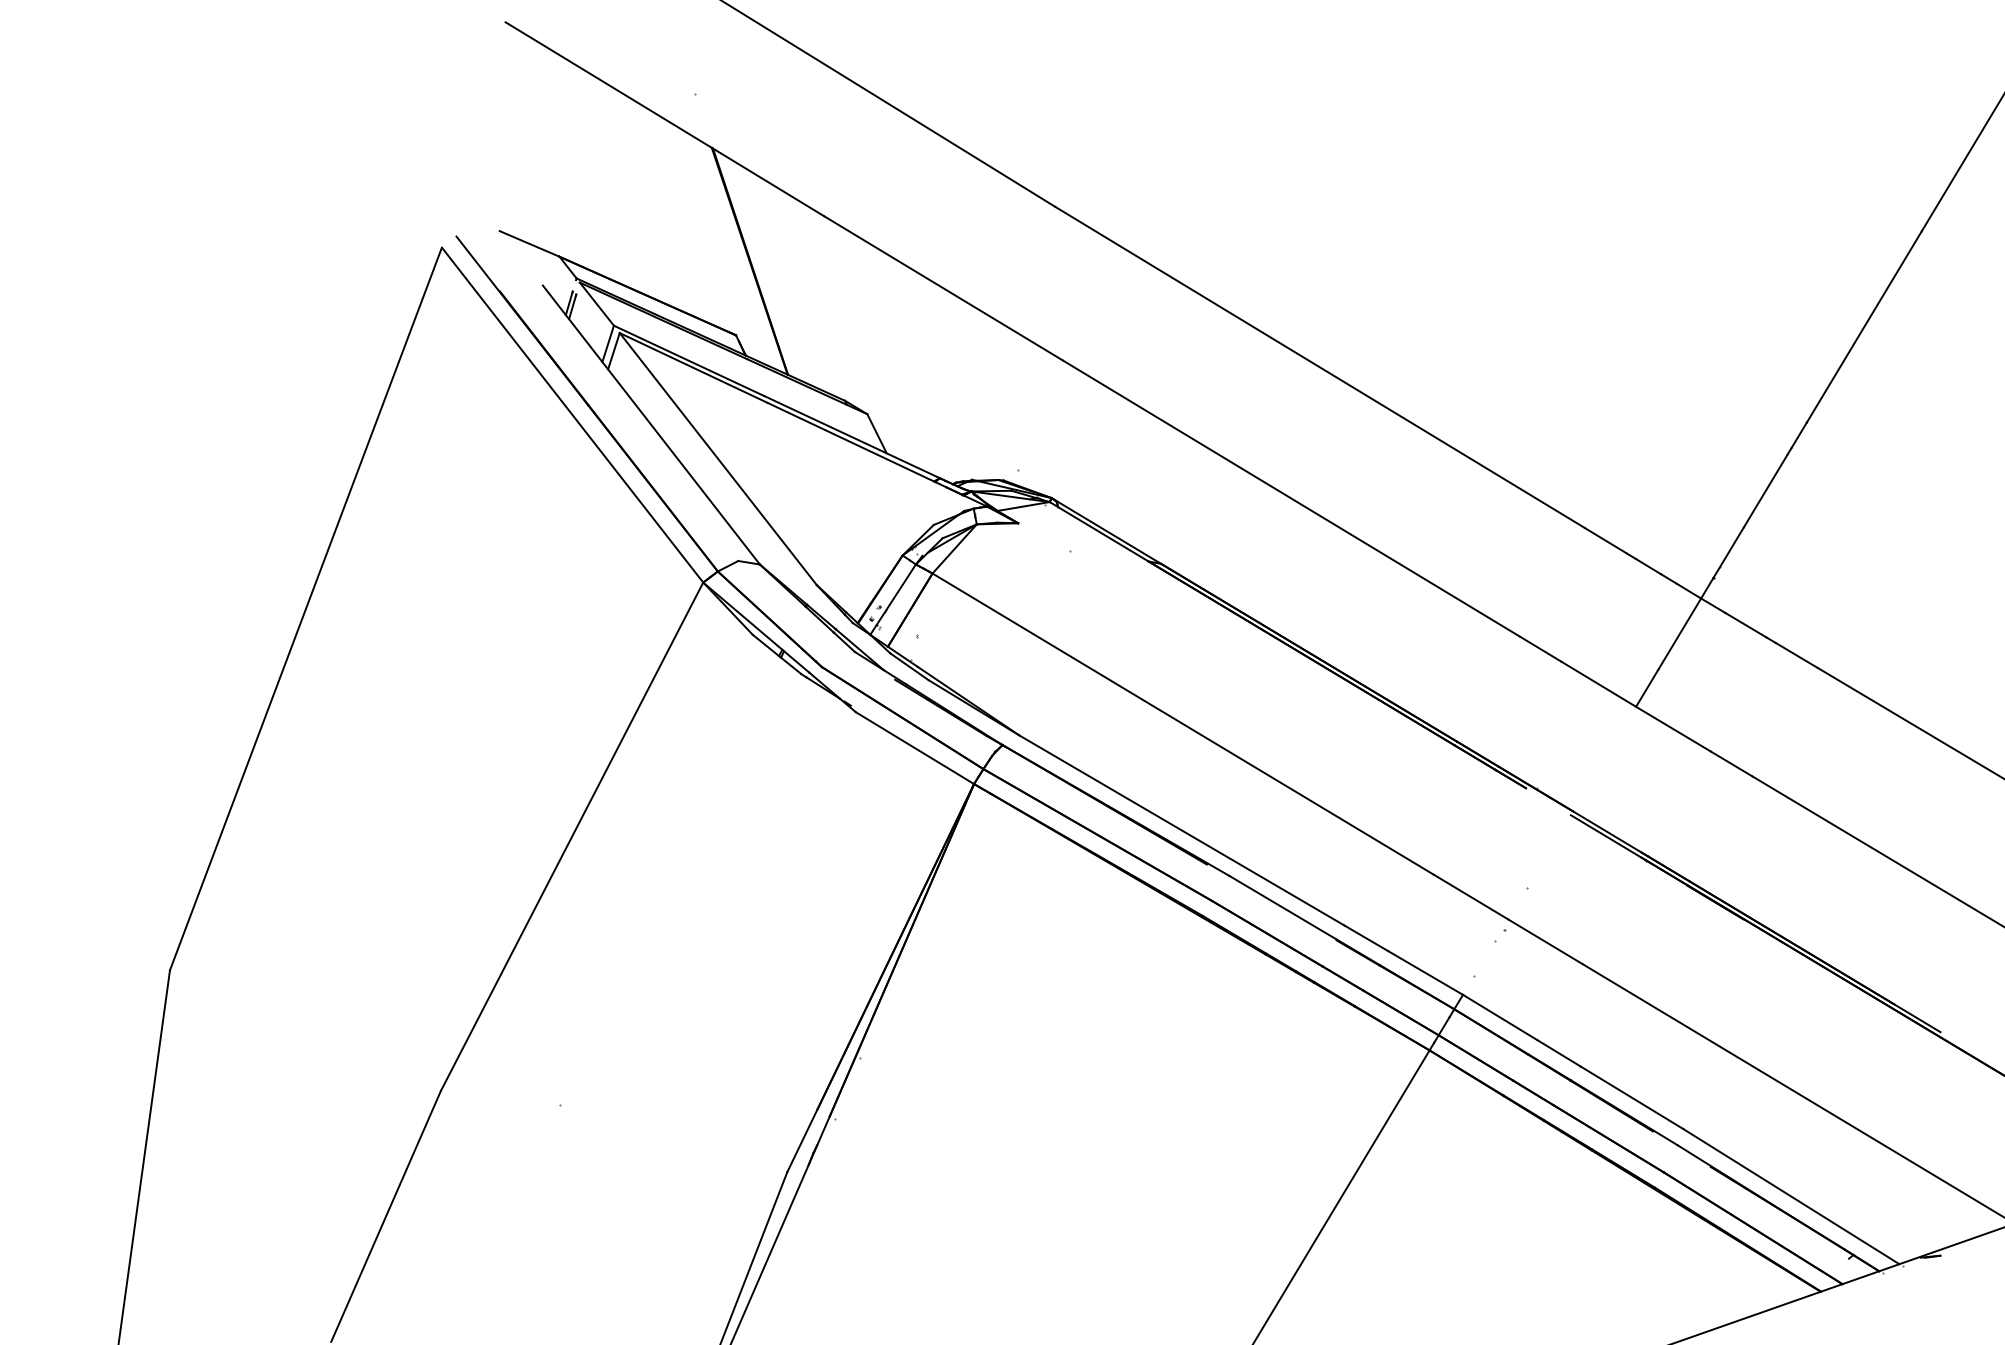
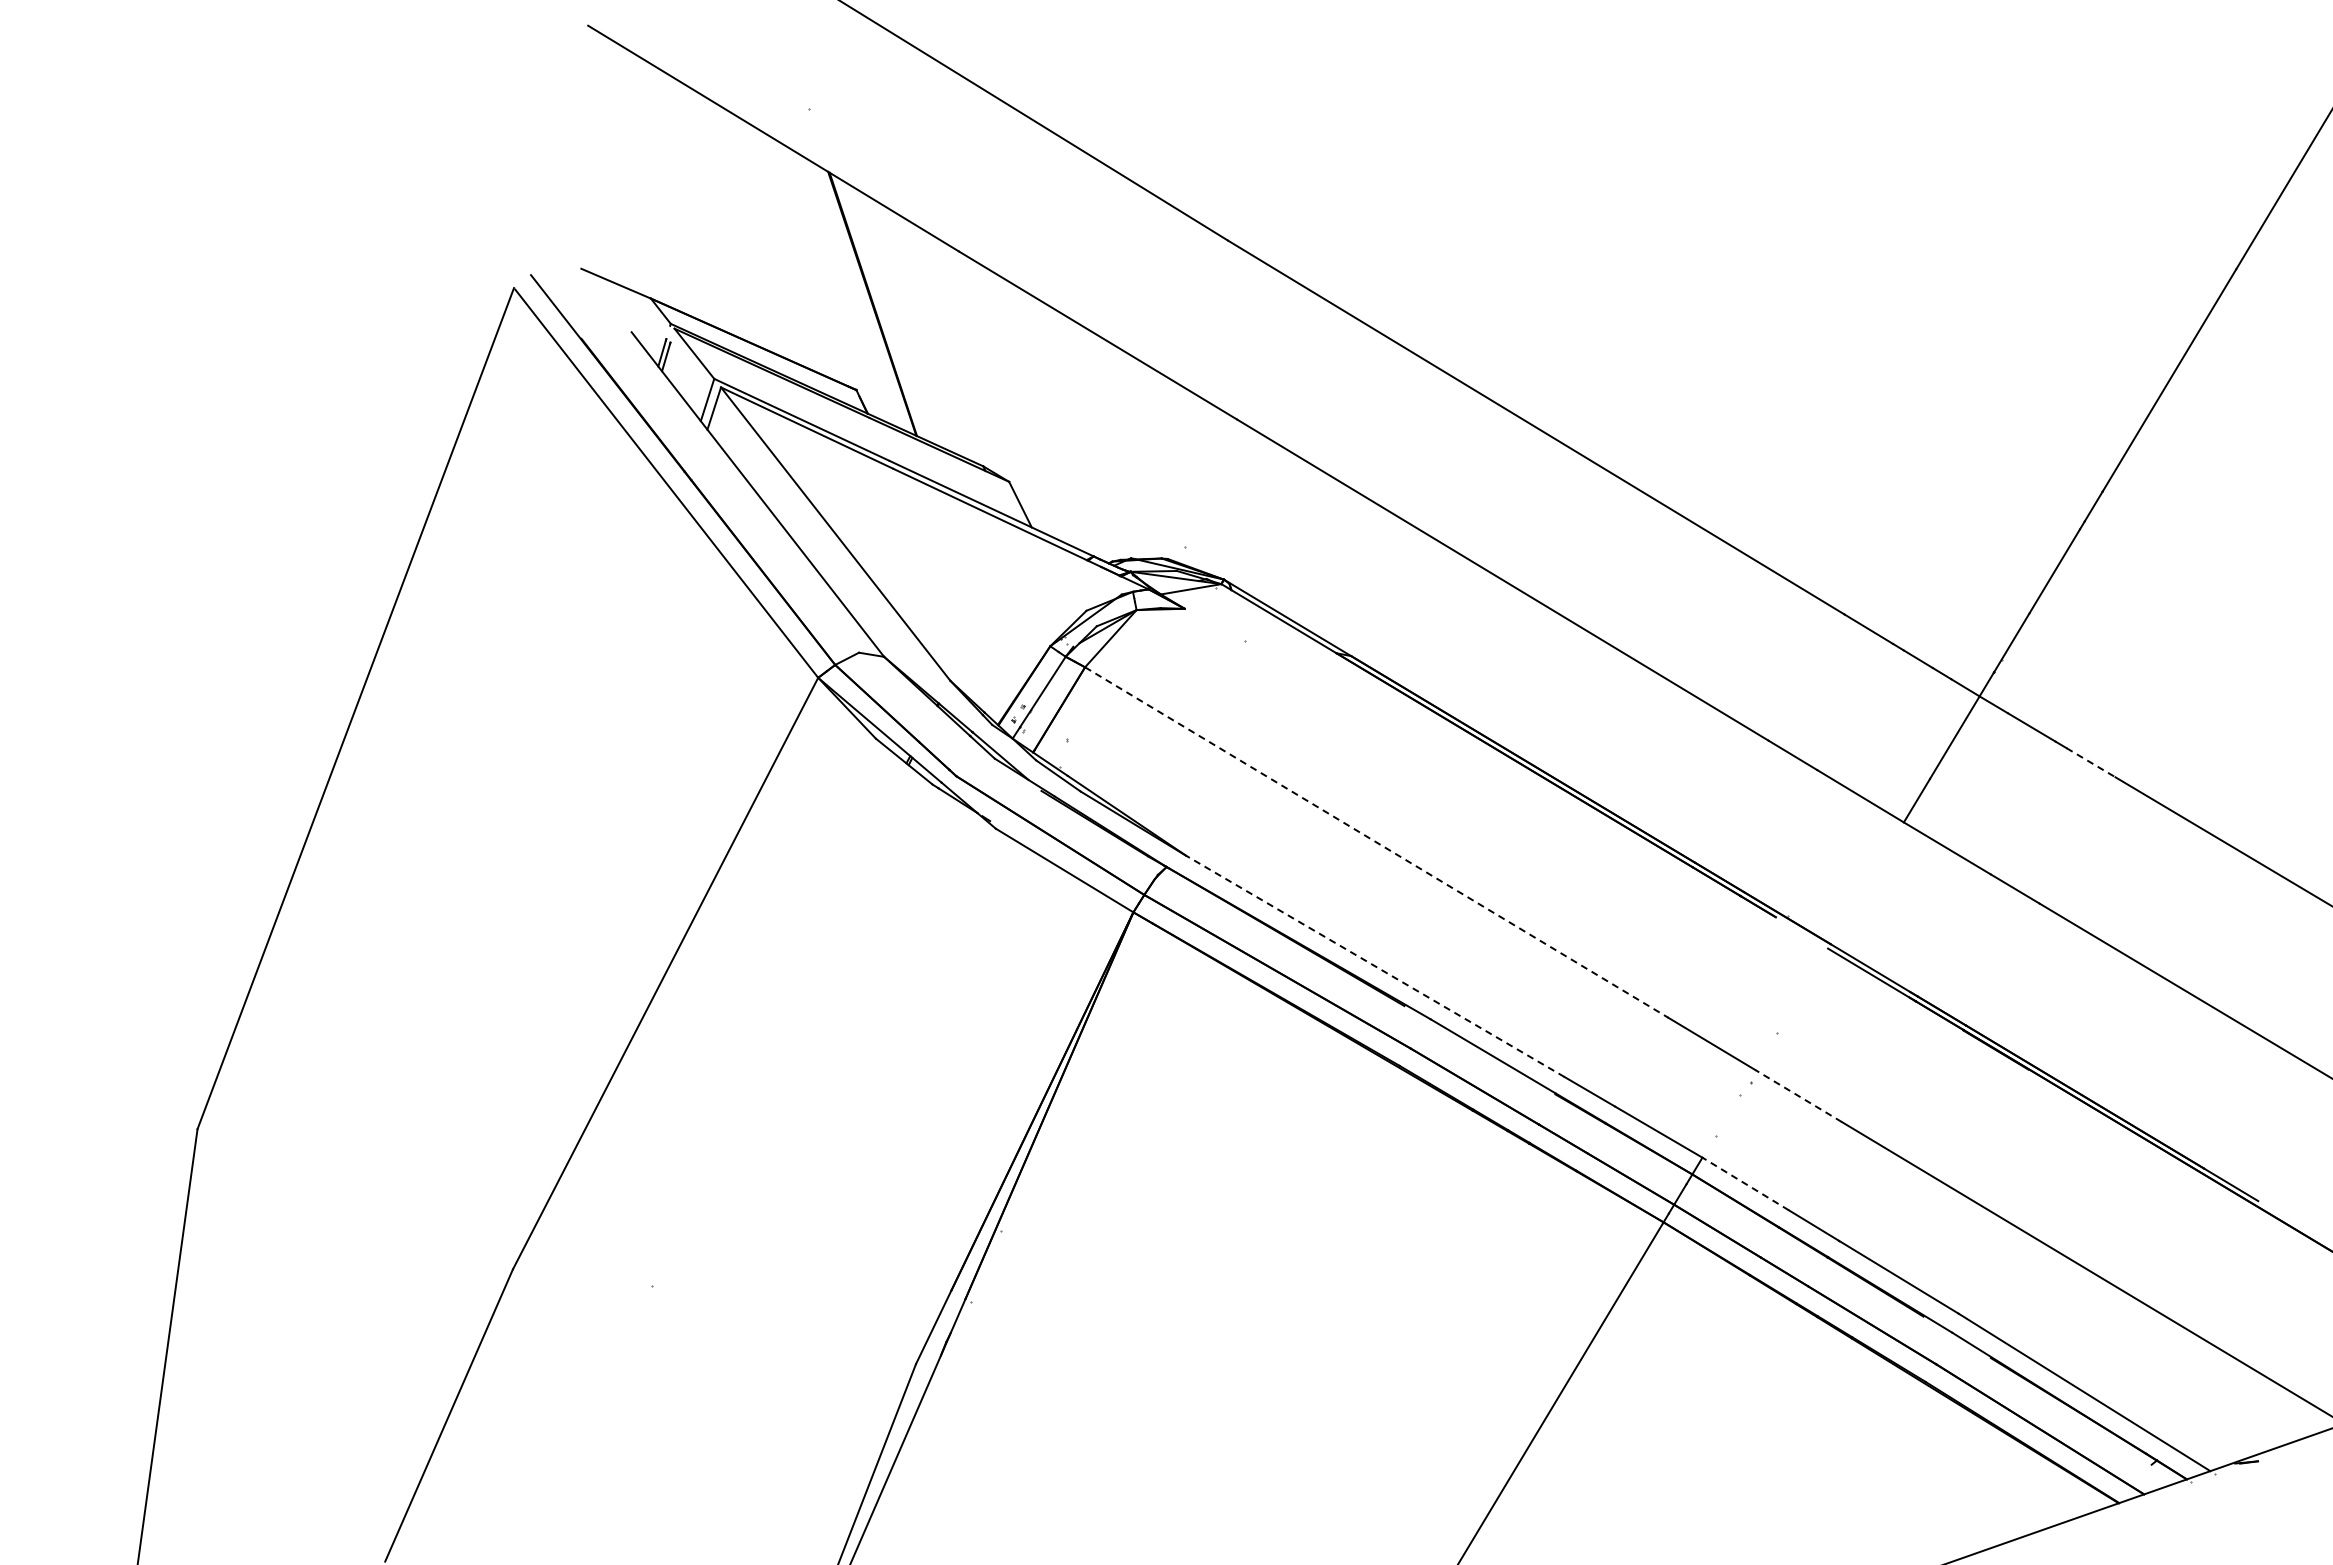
line: (1797, 655) -> (2091, 762), solid -> dashed
line: (1183, 724) -> (1377, 842), solid -> dashed
line: (1181, 830) -> (1374, 966), solid -> dashed
line: (1545, 941) -> (1798, 1095), solid -> dashed
line: (1499, 1017) -> (1745, 1183), solid -> dashed

